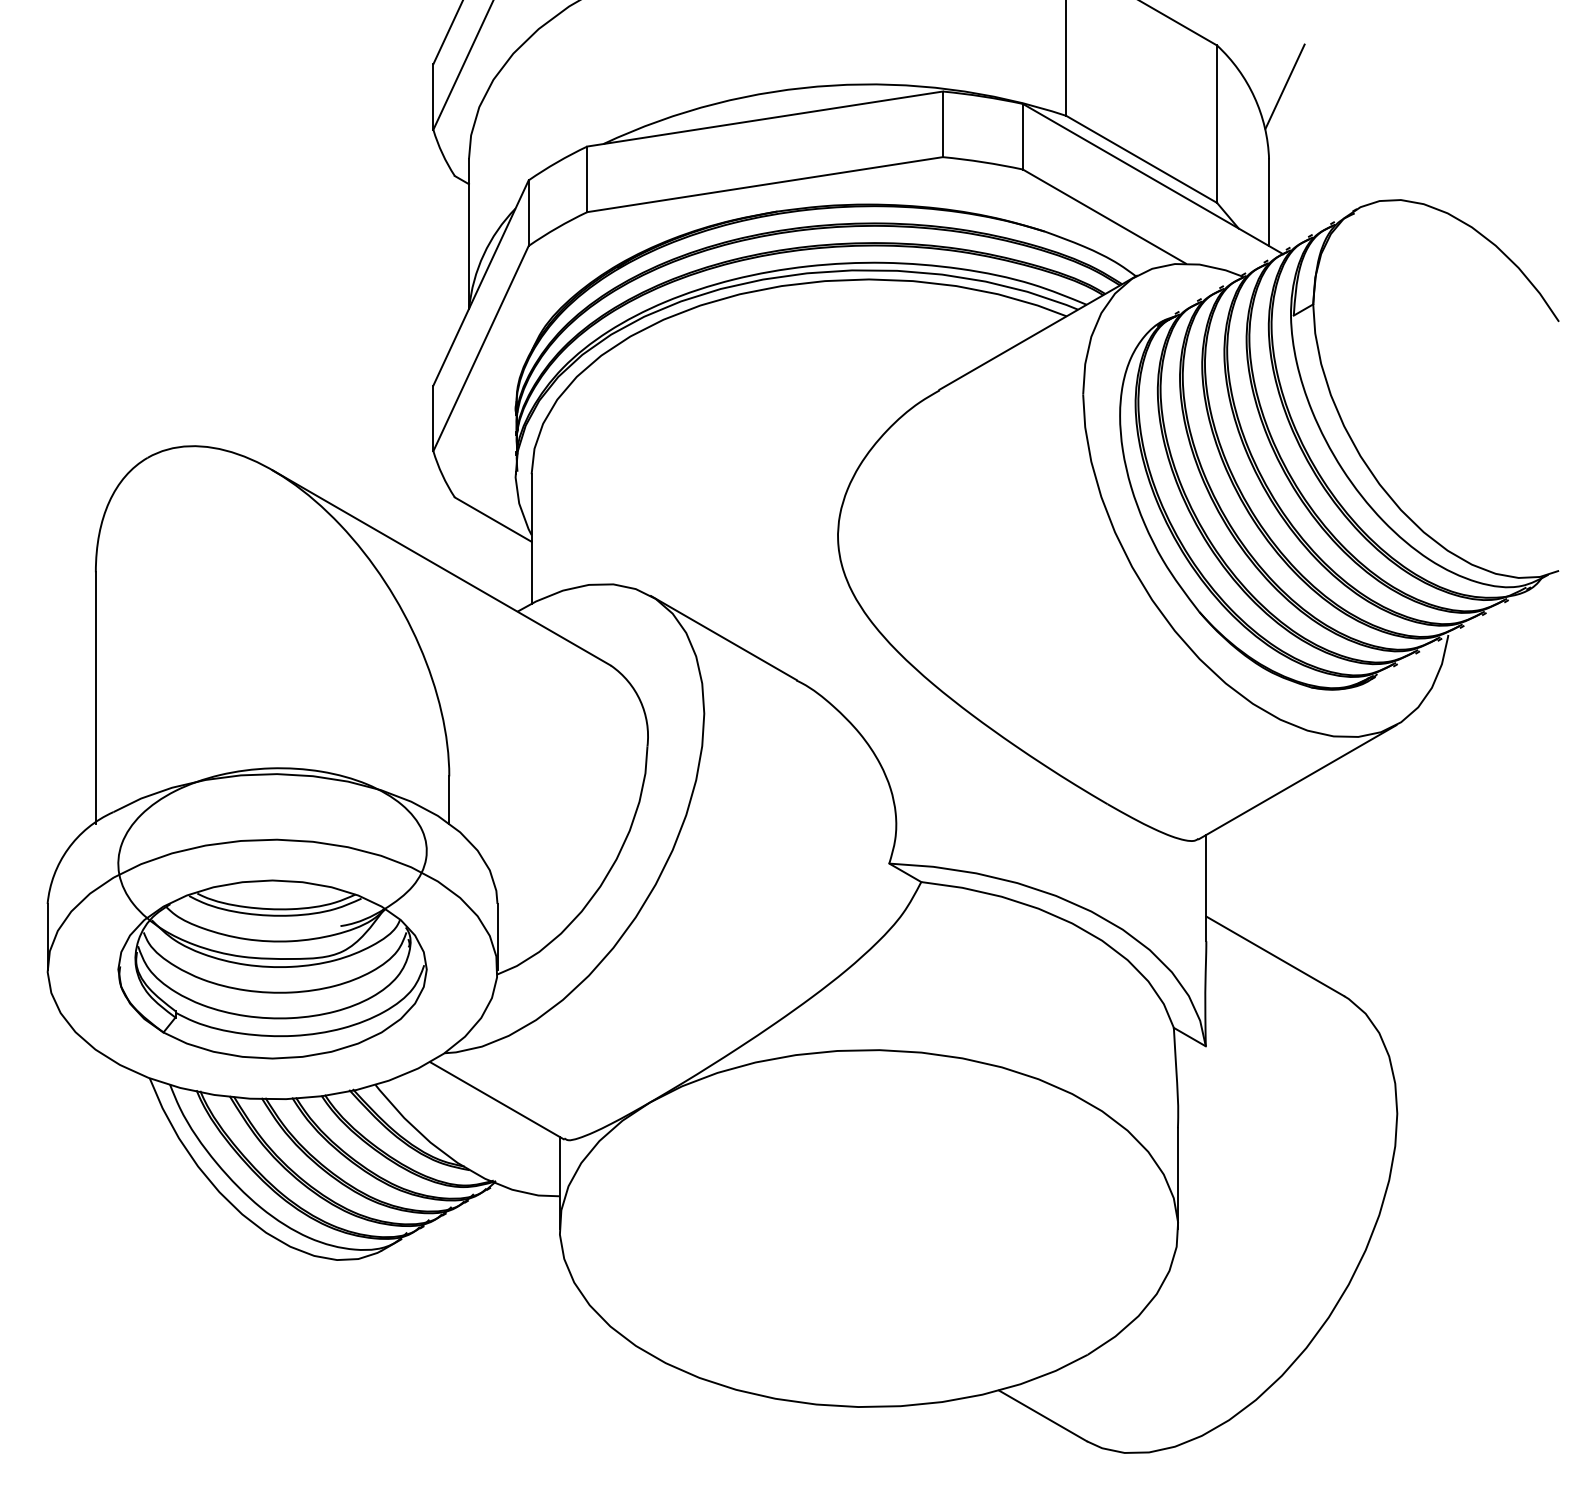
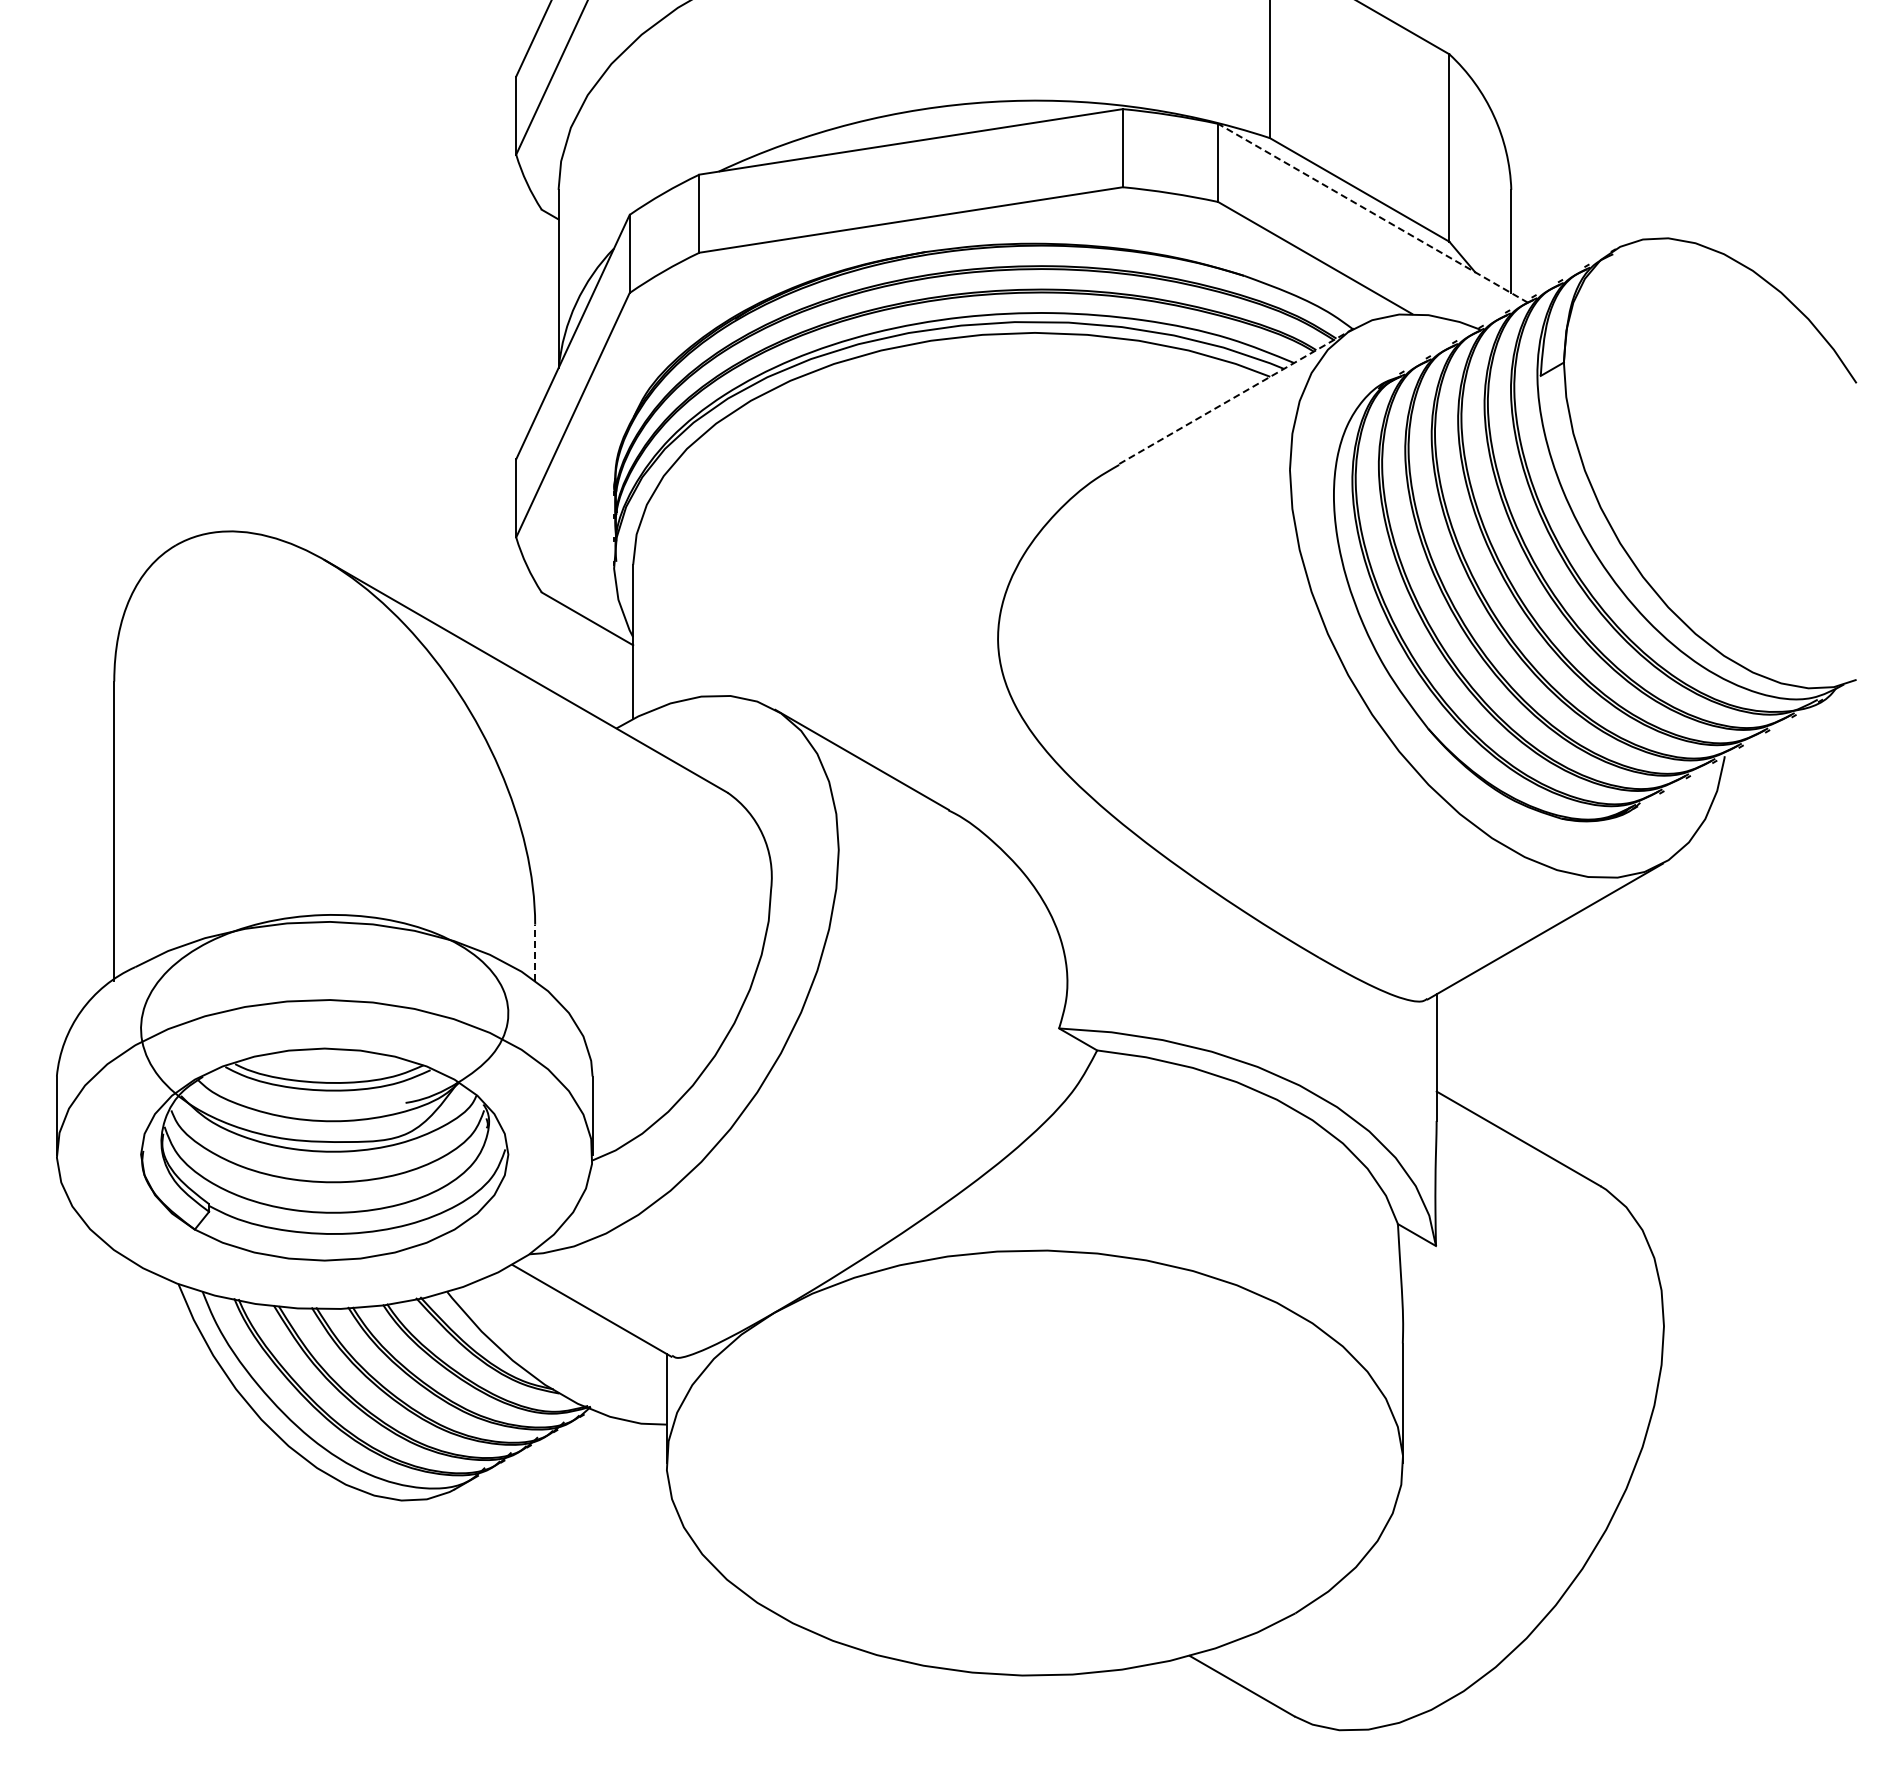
line: (1285, 86) -> (1530, 103), removed
line: (1153, 179) -> (1373, 213), solid -> dashed
line: (1038, 332) -> (1236, 396), solid -> dashed
line: (449, 799) -> (535, 952), solid -> dashed

